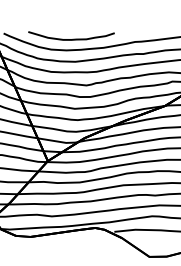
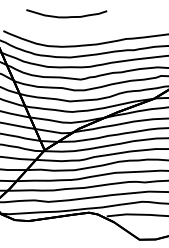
curve: (72, 38) -> (67, 16), moved

